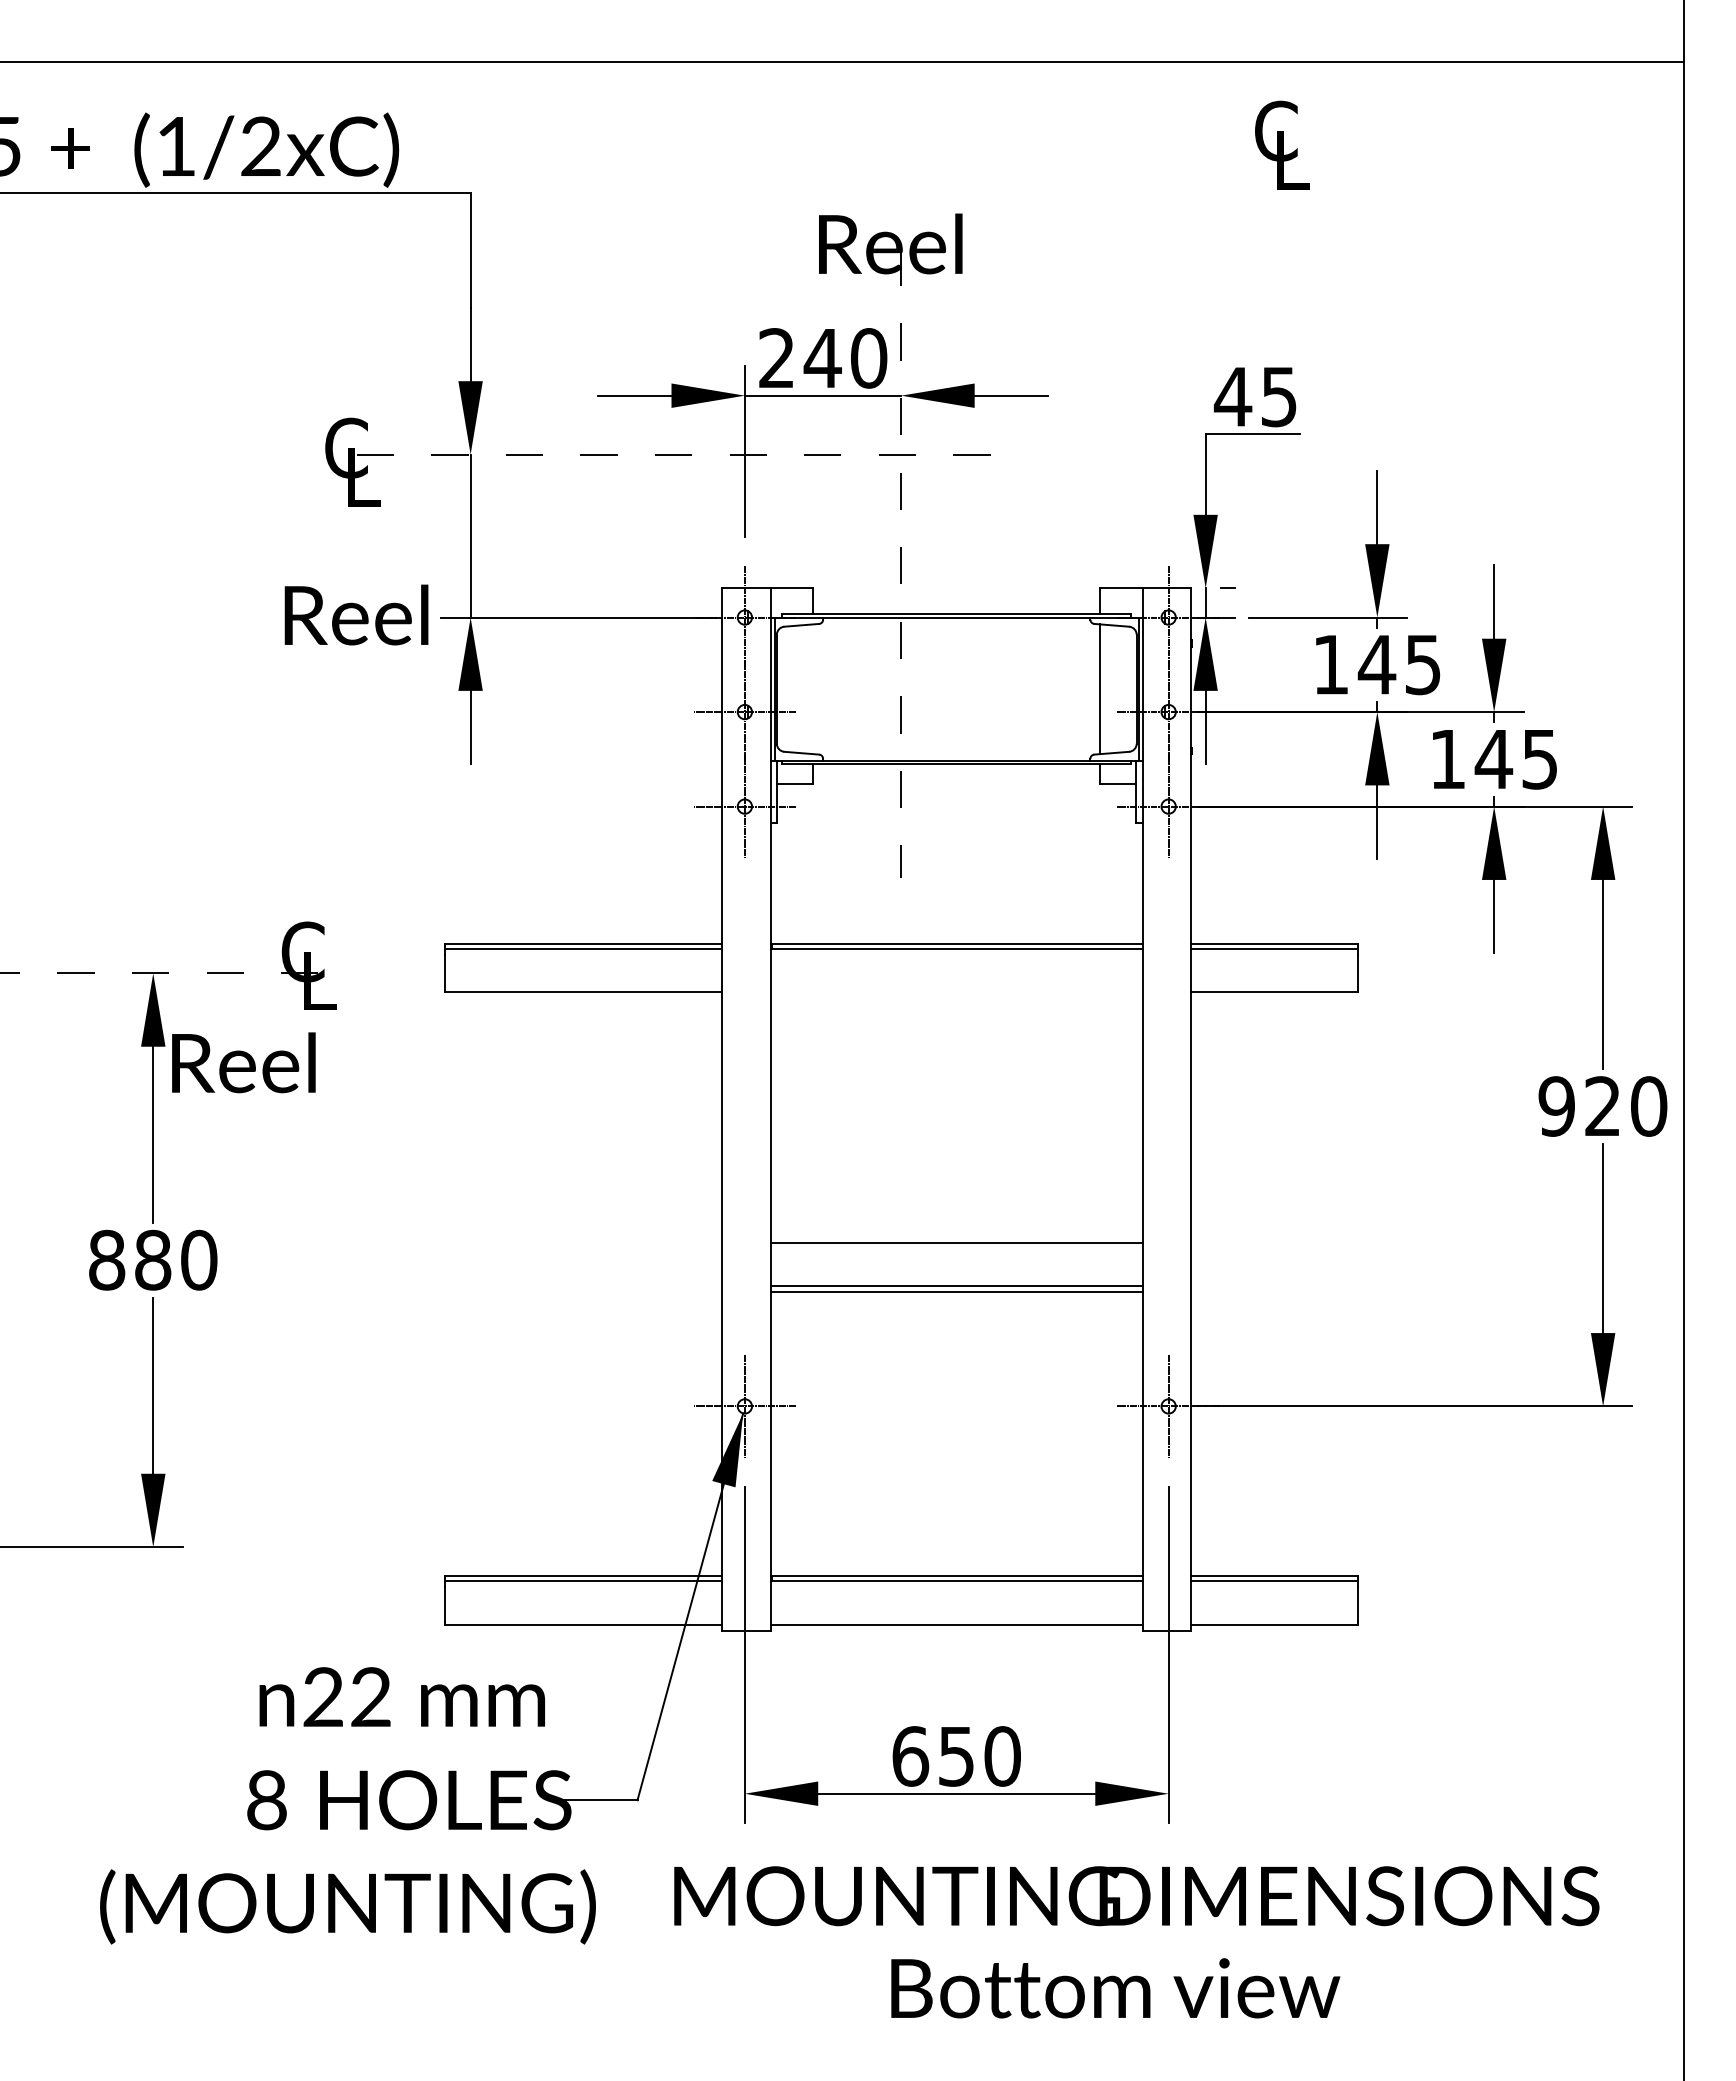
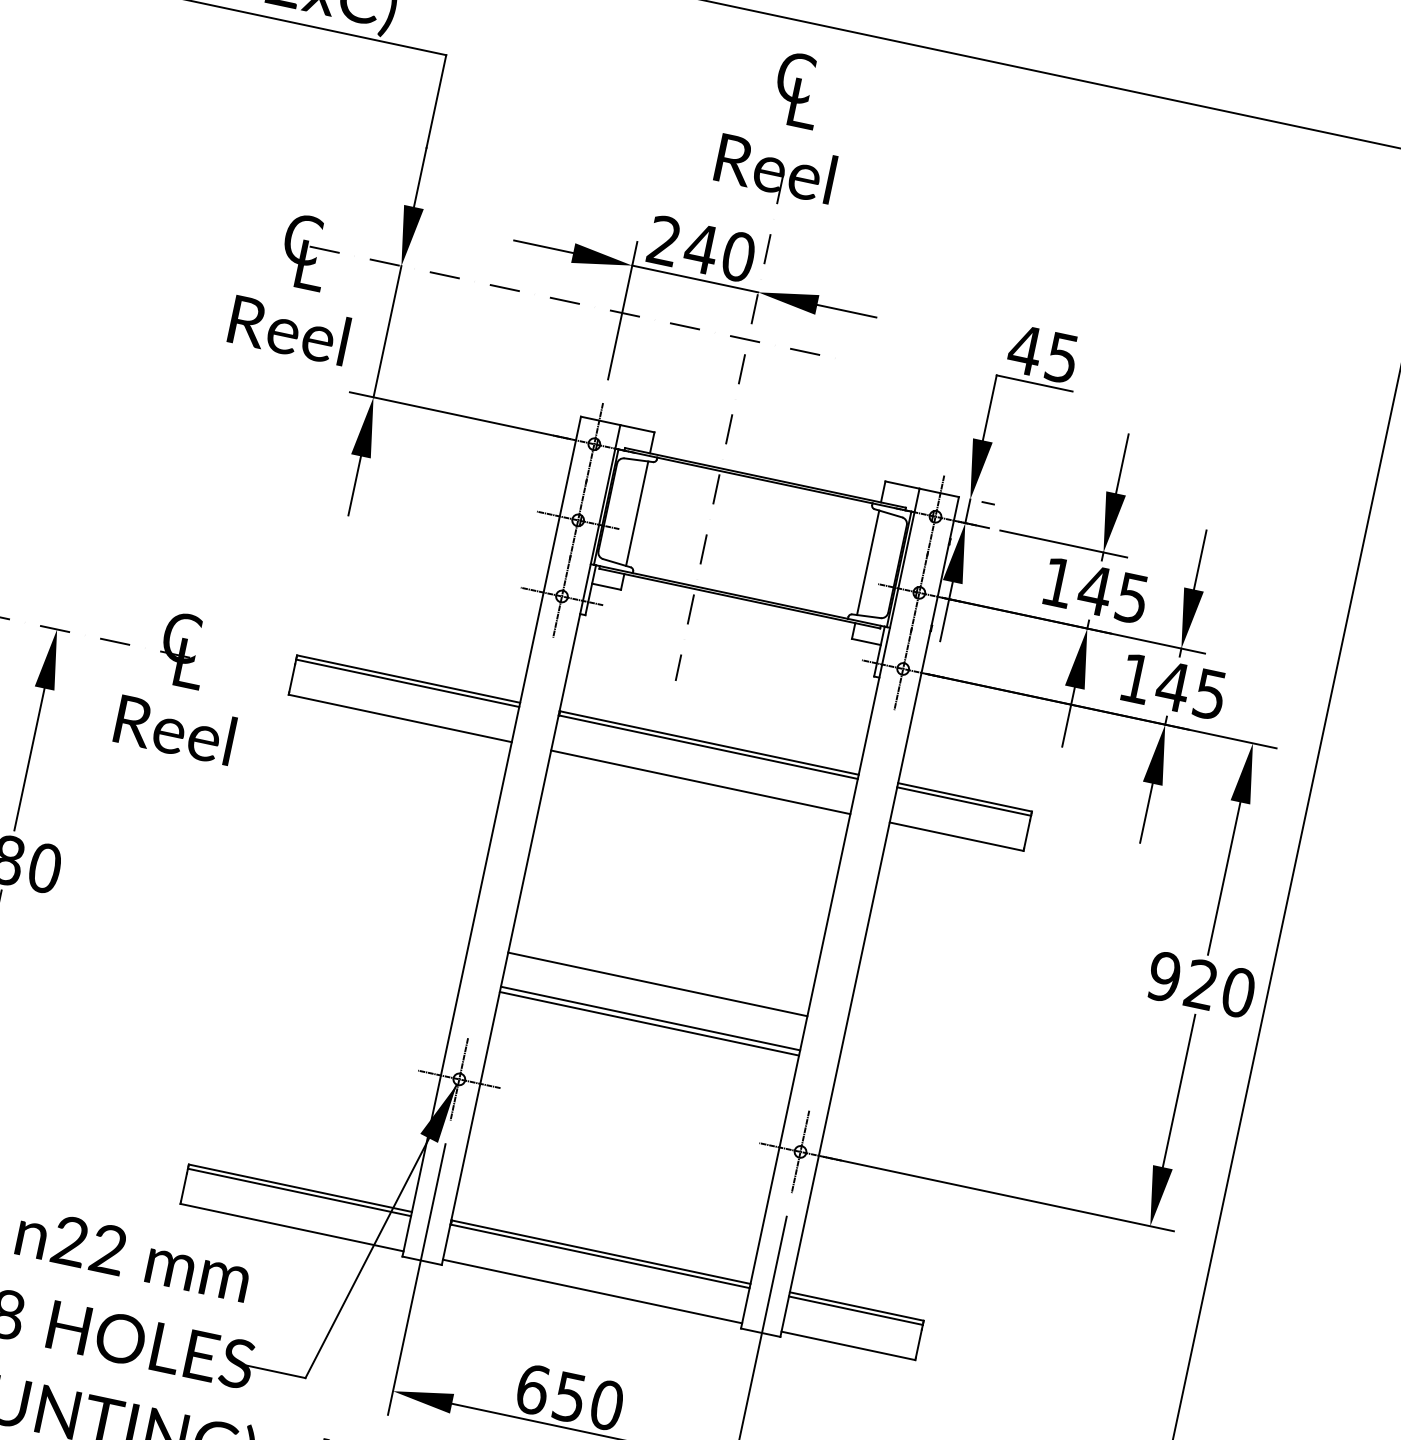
text: (1282, 144) -> (798, 89), moved
text: (356, 614) -> (289, 329), moved
line: (813, 689) -> (637, 513), added
line: (956, 992) -> (700, 782), added
text: (243, 1062) -> (174, 729), moved

